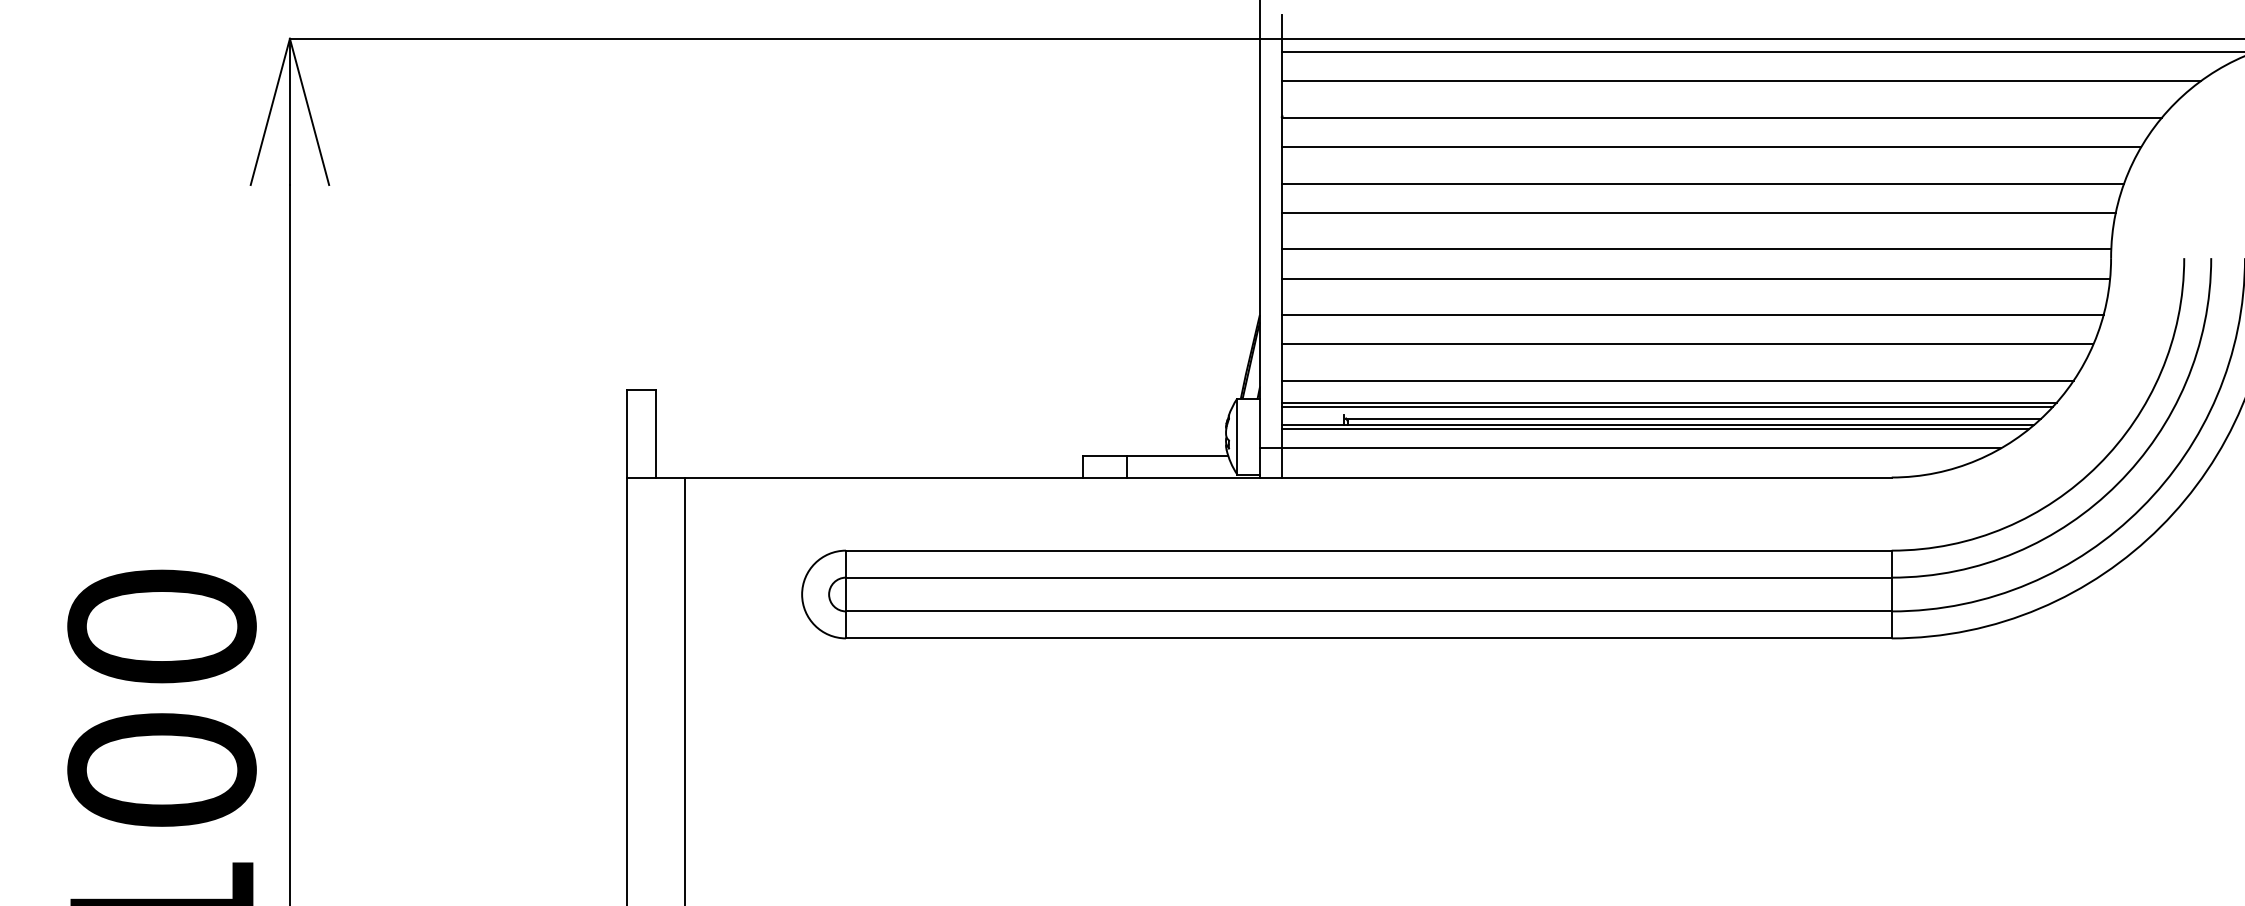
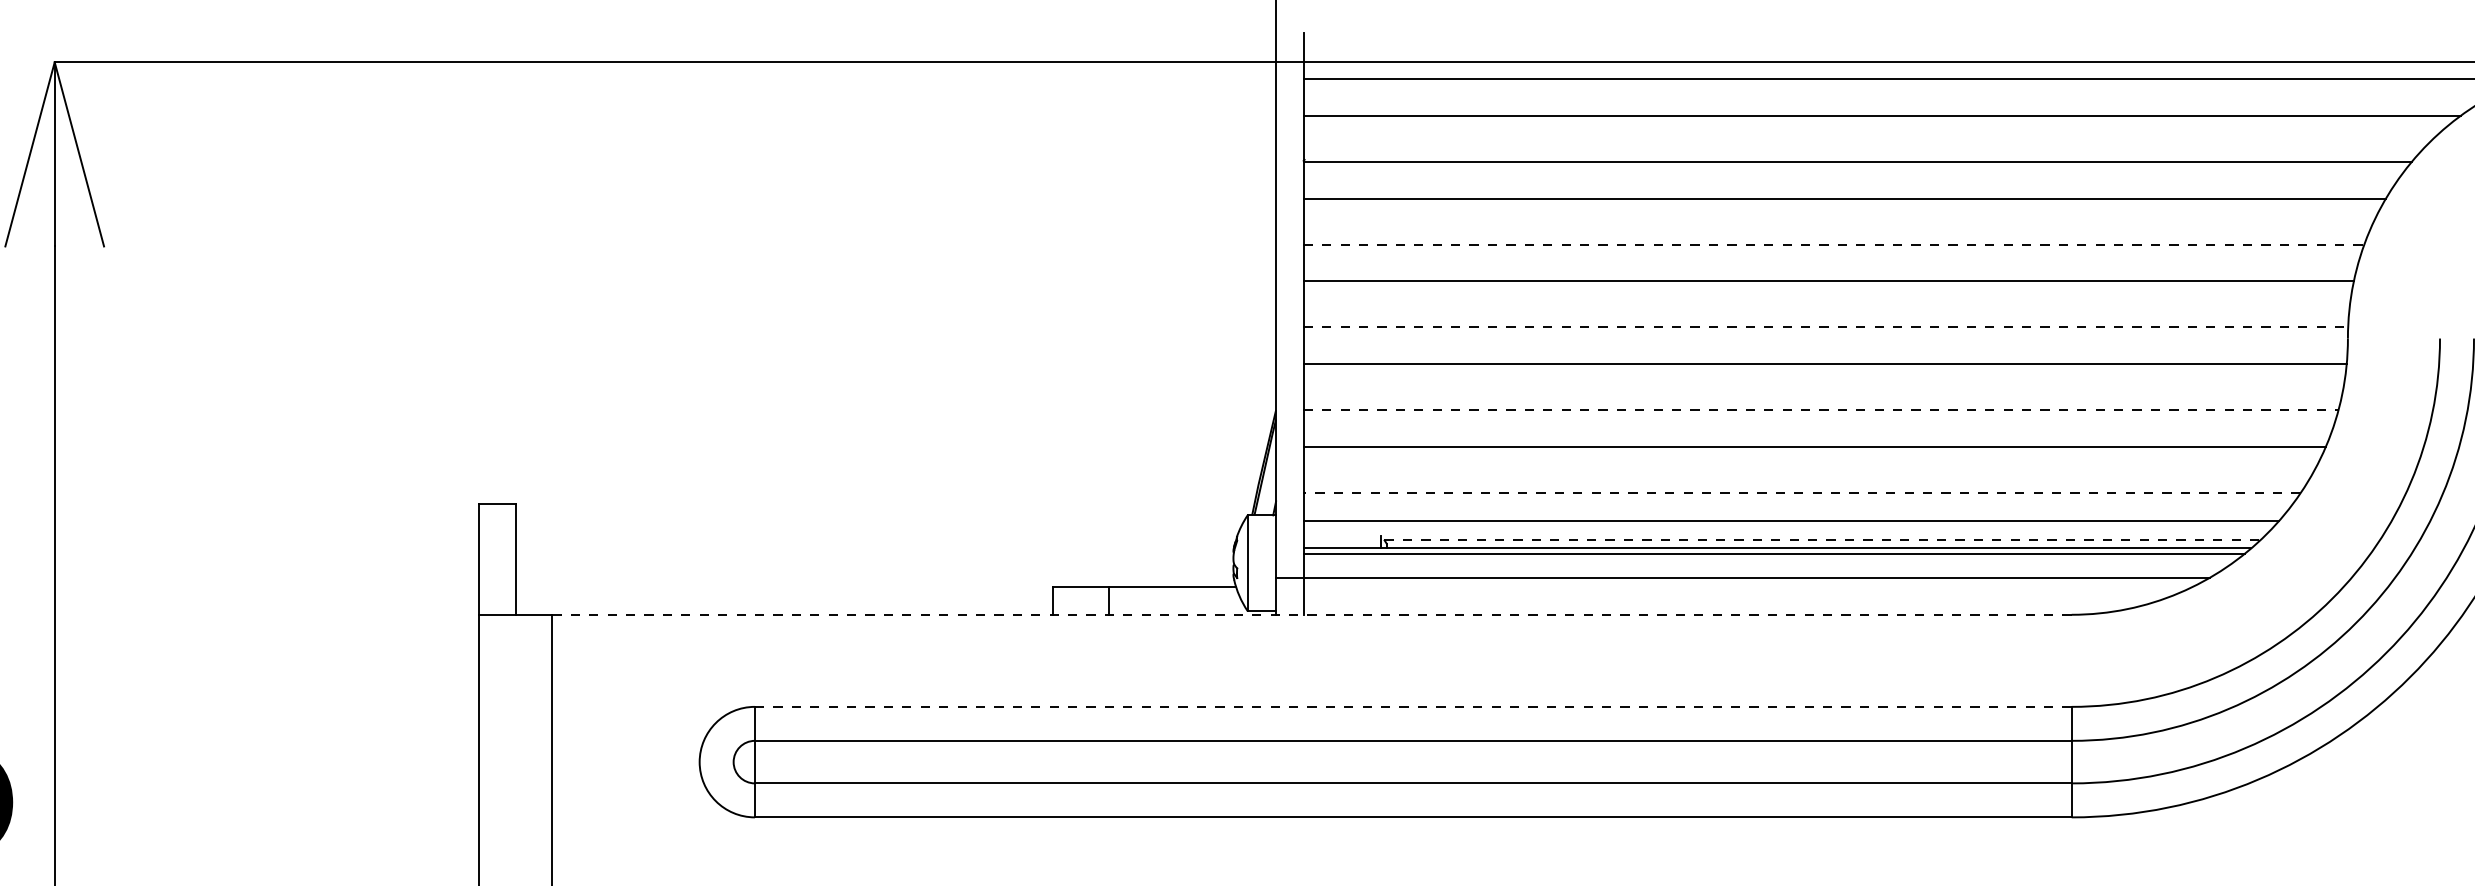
line: (1703, 183) -> (1834, 244), solid -> dashed
line: (1696, 249) -> (1825, 327), solid -> dashed
line: (1692, 315) -> (1820, 410), solid -> dashed
line: (1677, 381) -> (1801, 493), solid -> dashed
line: (1666, 407) -> (1788, 526), removed
line: (1693, 418) -> (1822, 540), solid -> dashed
line: (1288, 477) -> (1312, 614), solid -> dashed
line: (1368, 550) -> (1412, 706), solid -> dashed

